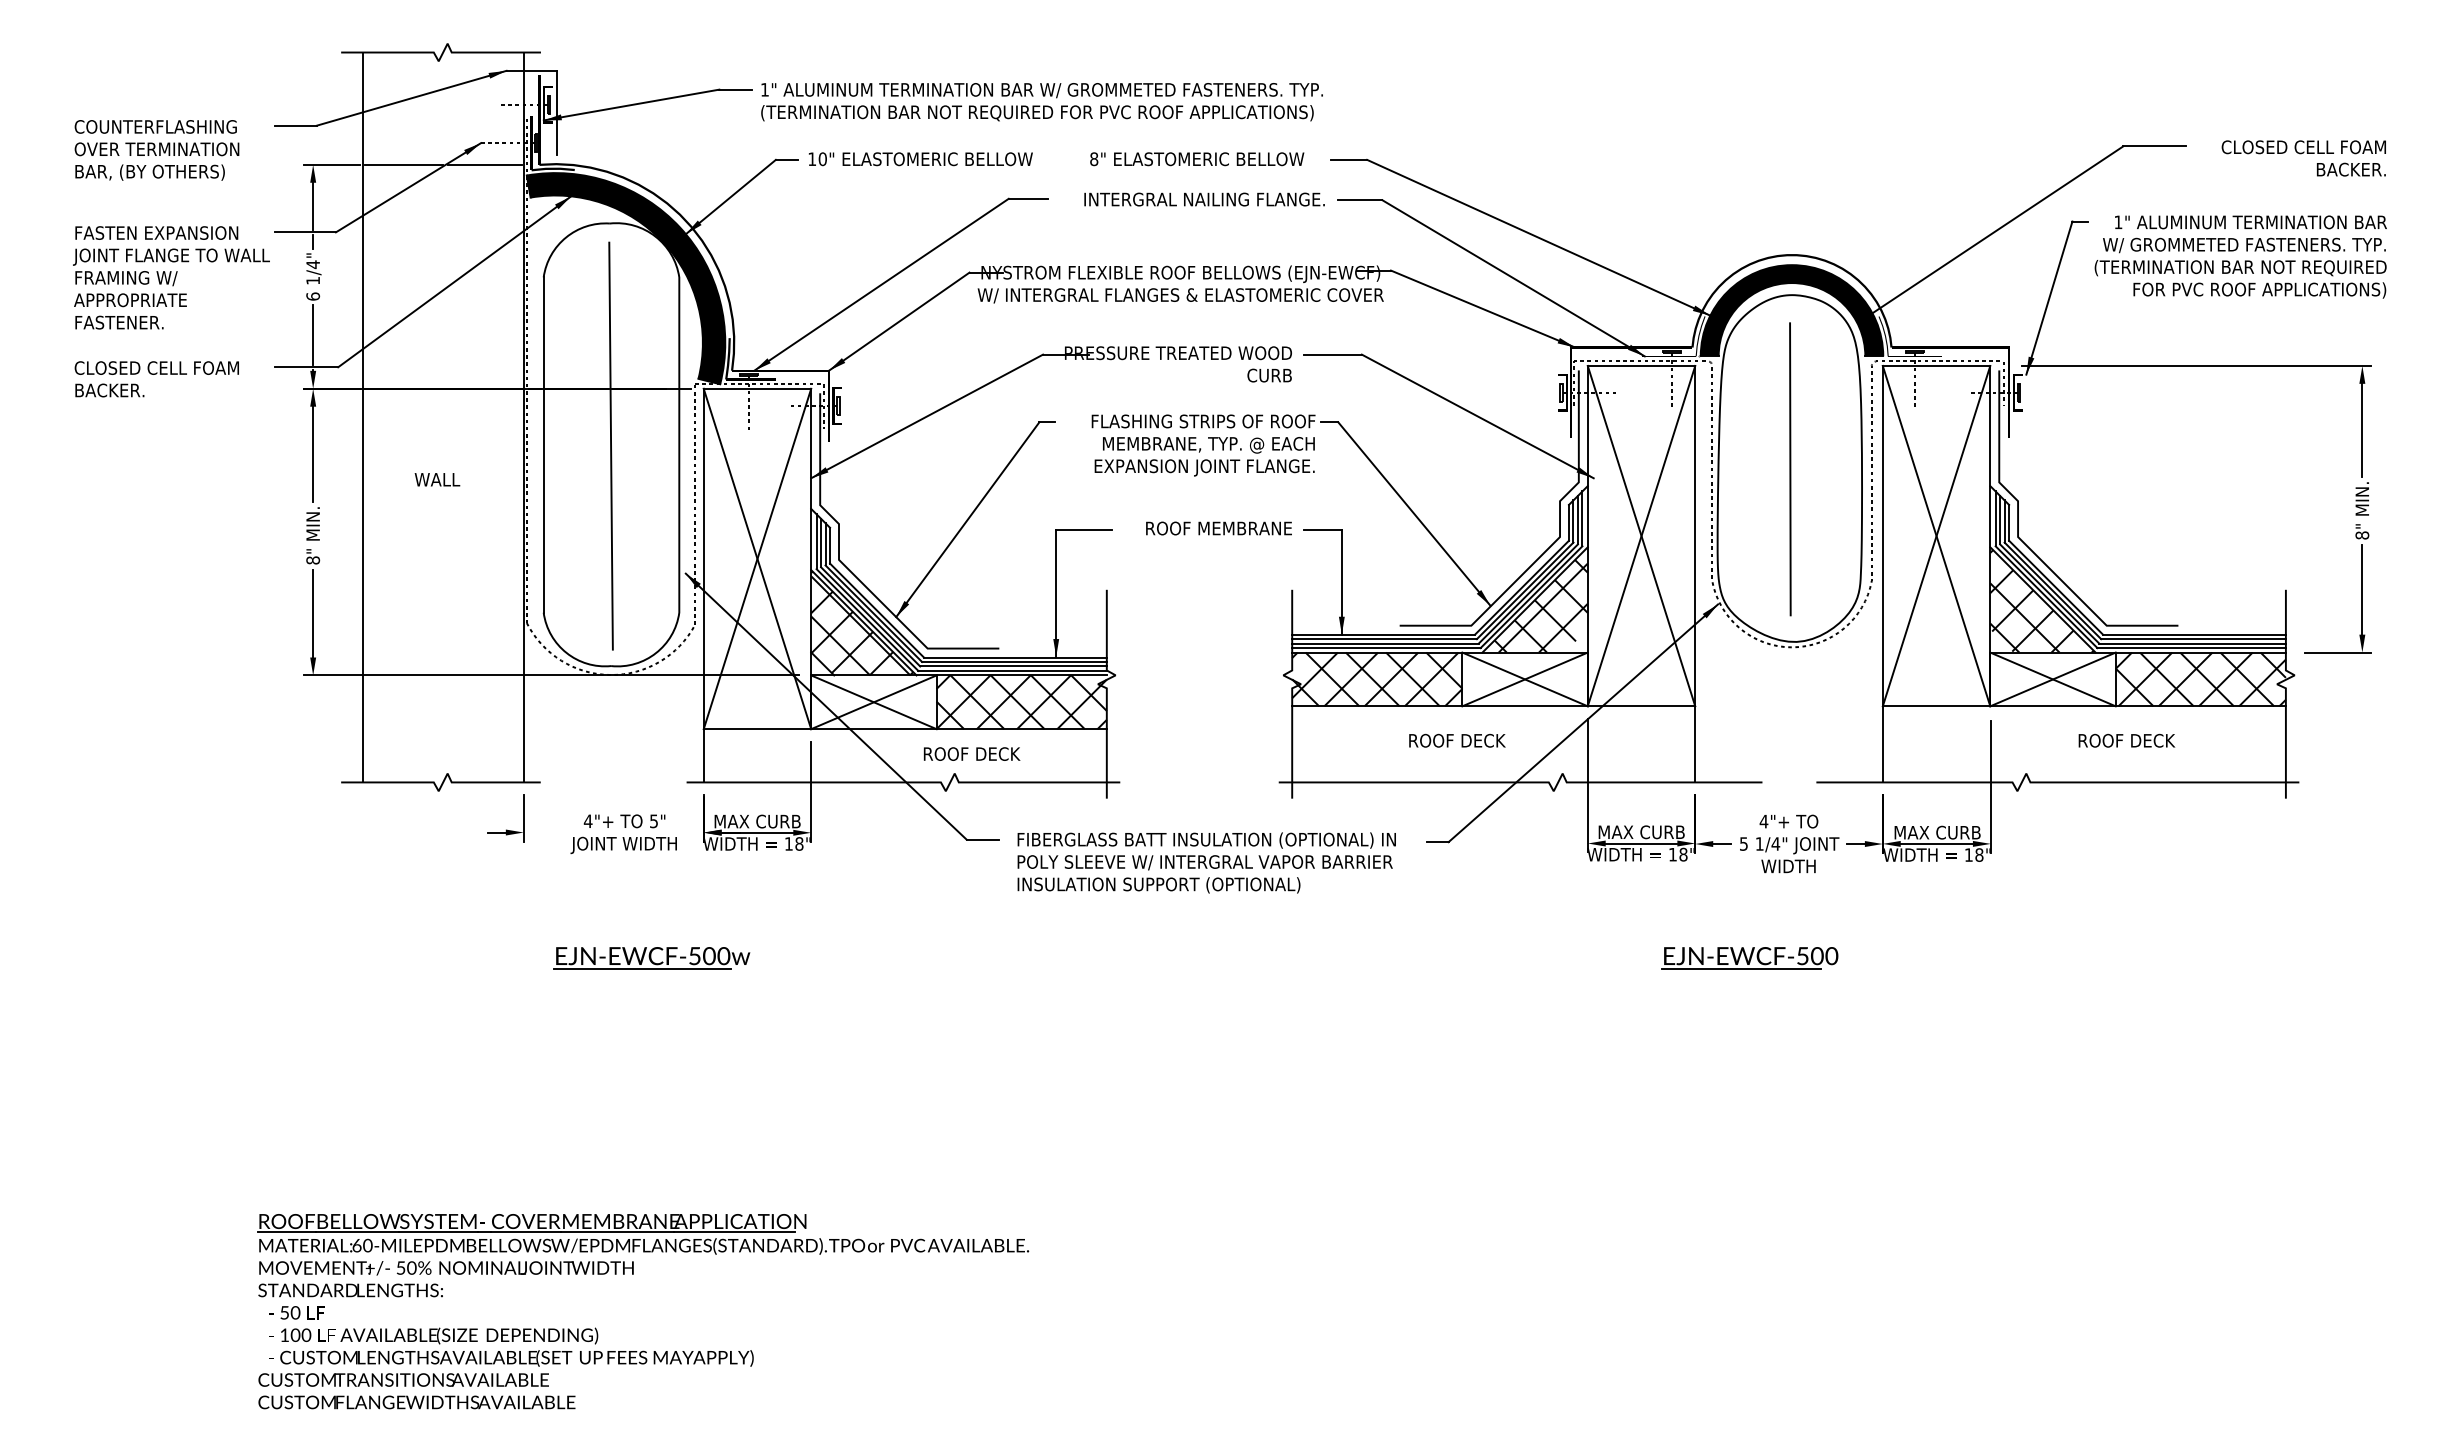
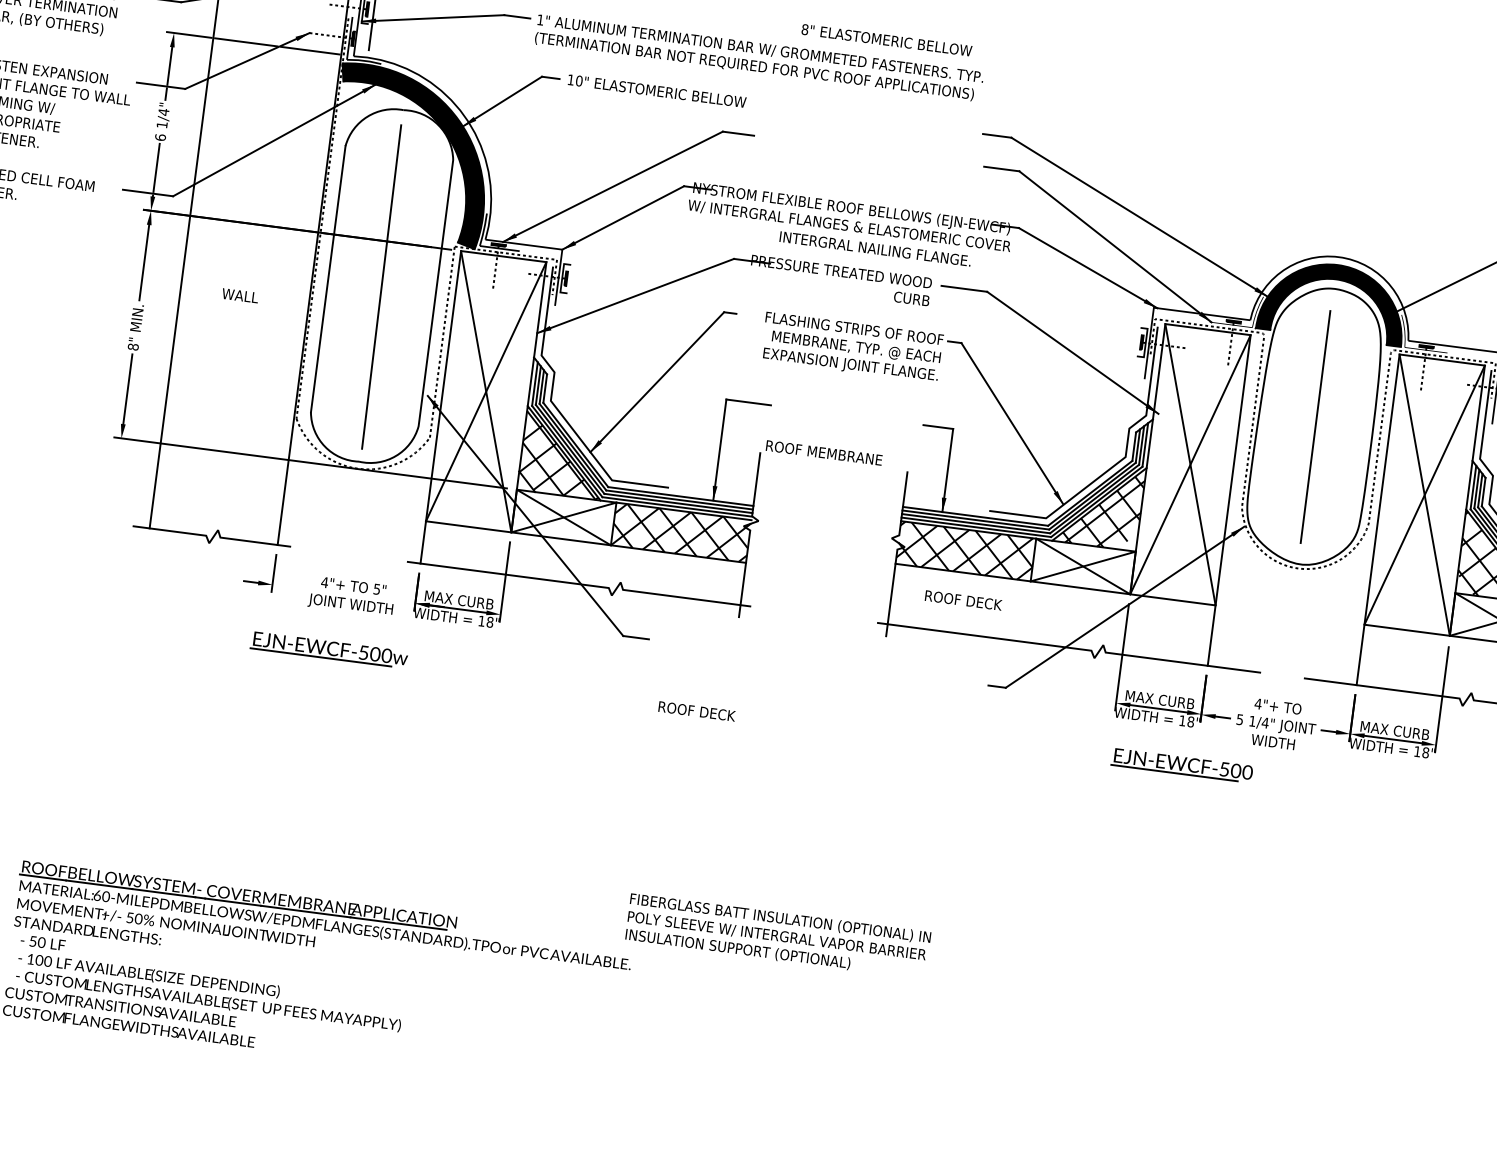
text: (1197, 159) -> (887, 40), moved
text: (1204, 199) -> (875, 248), moved
text: (1218, 528) -> (823, 452), moved
text: (1457, 740) -> (963, 600), moved
text: (971, 753) -> (696, 710), moved
text: (1206, 862) -> (778, 936), moved
part: (651, 958) -> (329, 650), moved
part: (1749, 958) -> (1182, 765), moved

